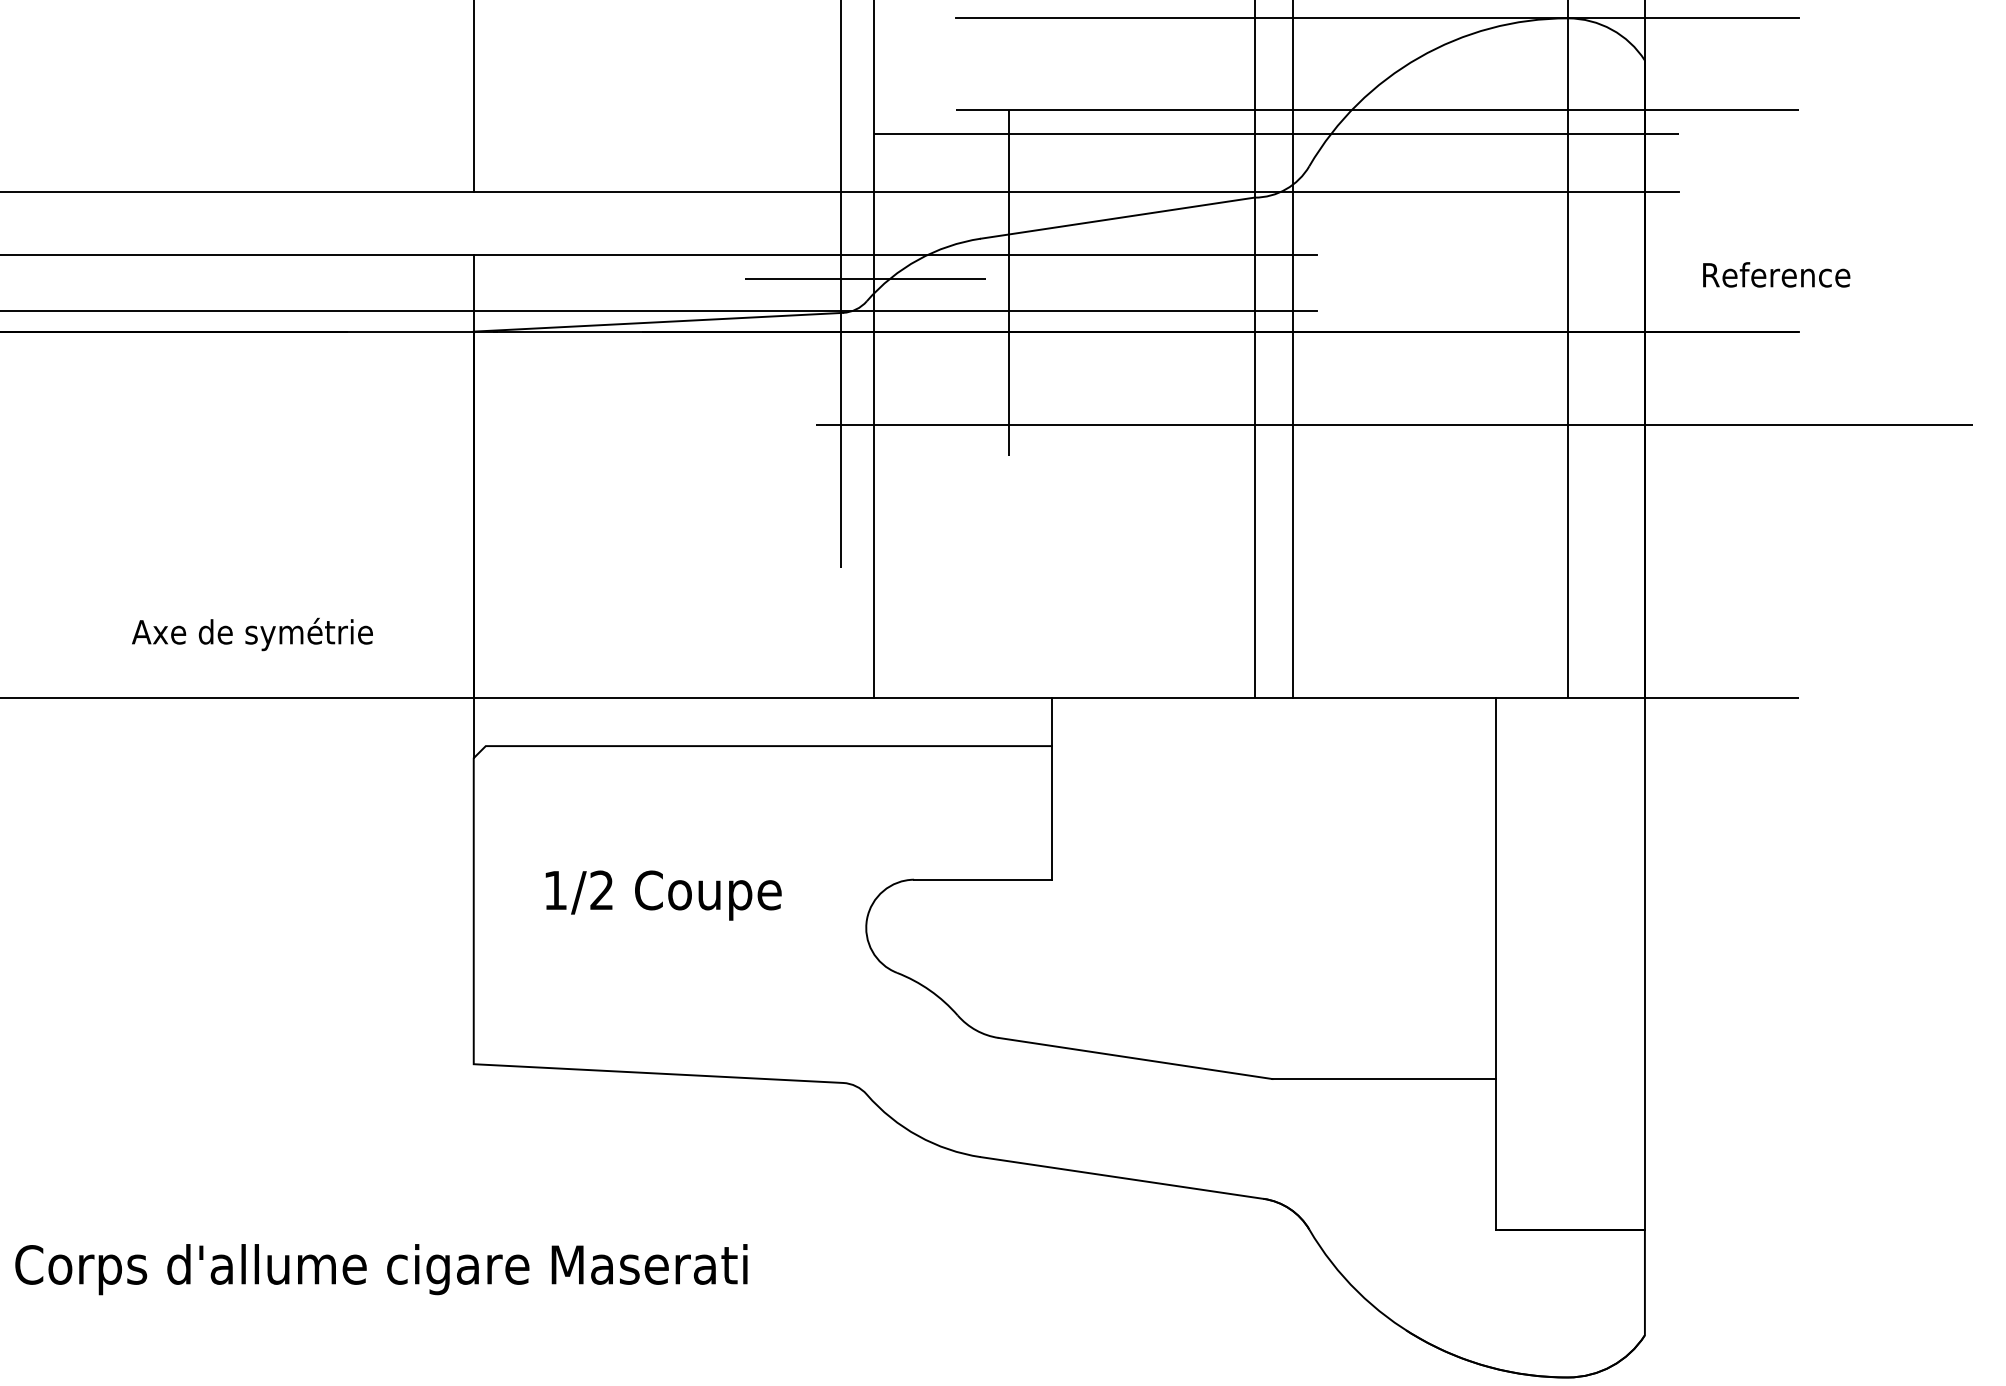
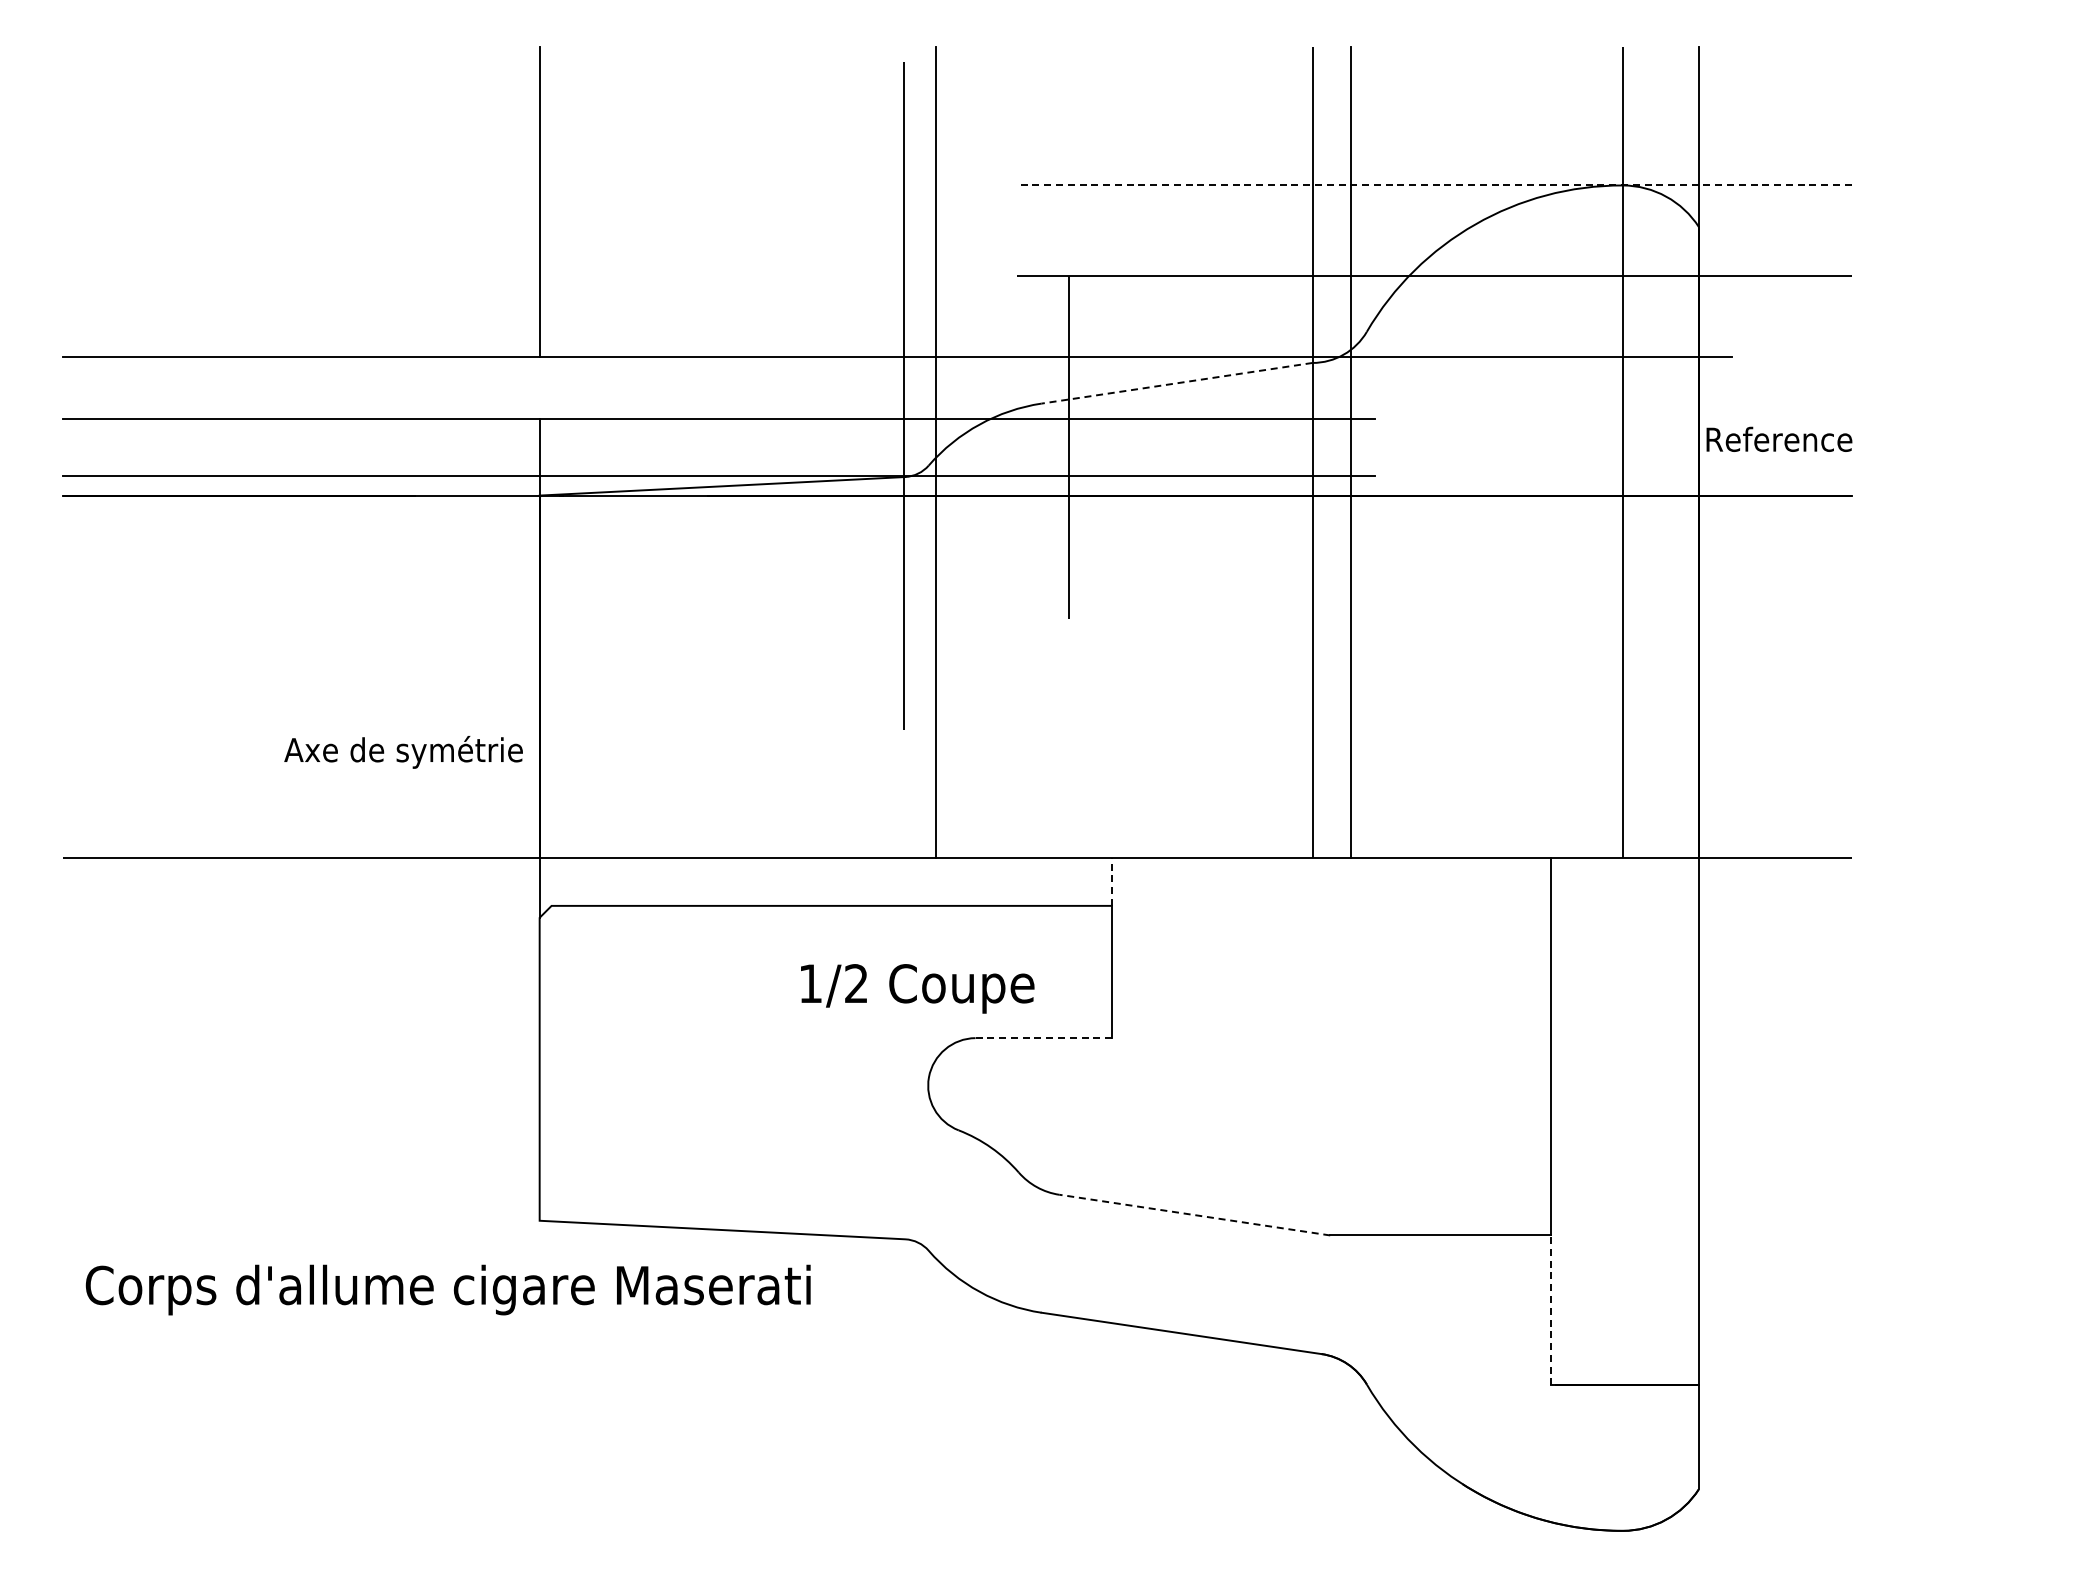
line: (1376, 18) -> (1433, 185), solid -> dashed
line: (1275, 133) -> (1333, 299), removed
line: (1118, 218) -> (1177, 383), solid -> dashed
text: (1776, 273) -> (1779, 438), moved
line: (865, 279) -> (927, 443), removed
line: (1393, 424) -> (1450, 587), removed
text: (252, 634) -> (403, 752), moved
line: (1052, 722) -> (1112, 882), solid -> dashed
line: (983, 880) -> (1044, 1038), solid -> dashed
text: (663, 895) -> (917, 988), moved
line: (1135, 1058) -> (1194, 1215), solid -> dashed
line: (1495, 1154) -> (1551, 1310), solid -> dashed
text: (380, 1269) -> (447, 1289), moved

